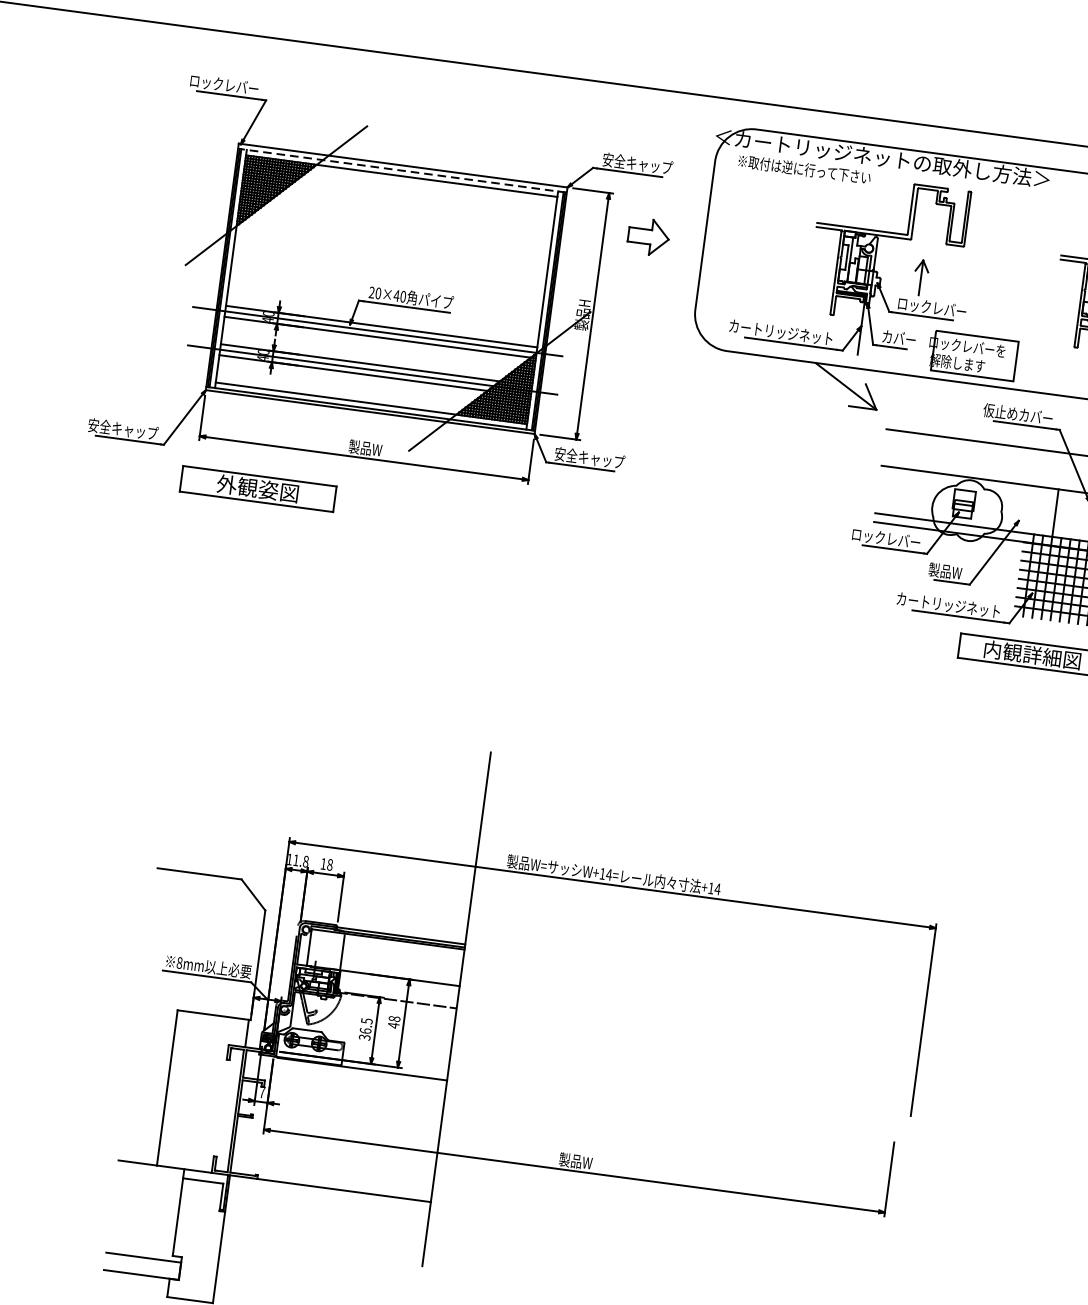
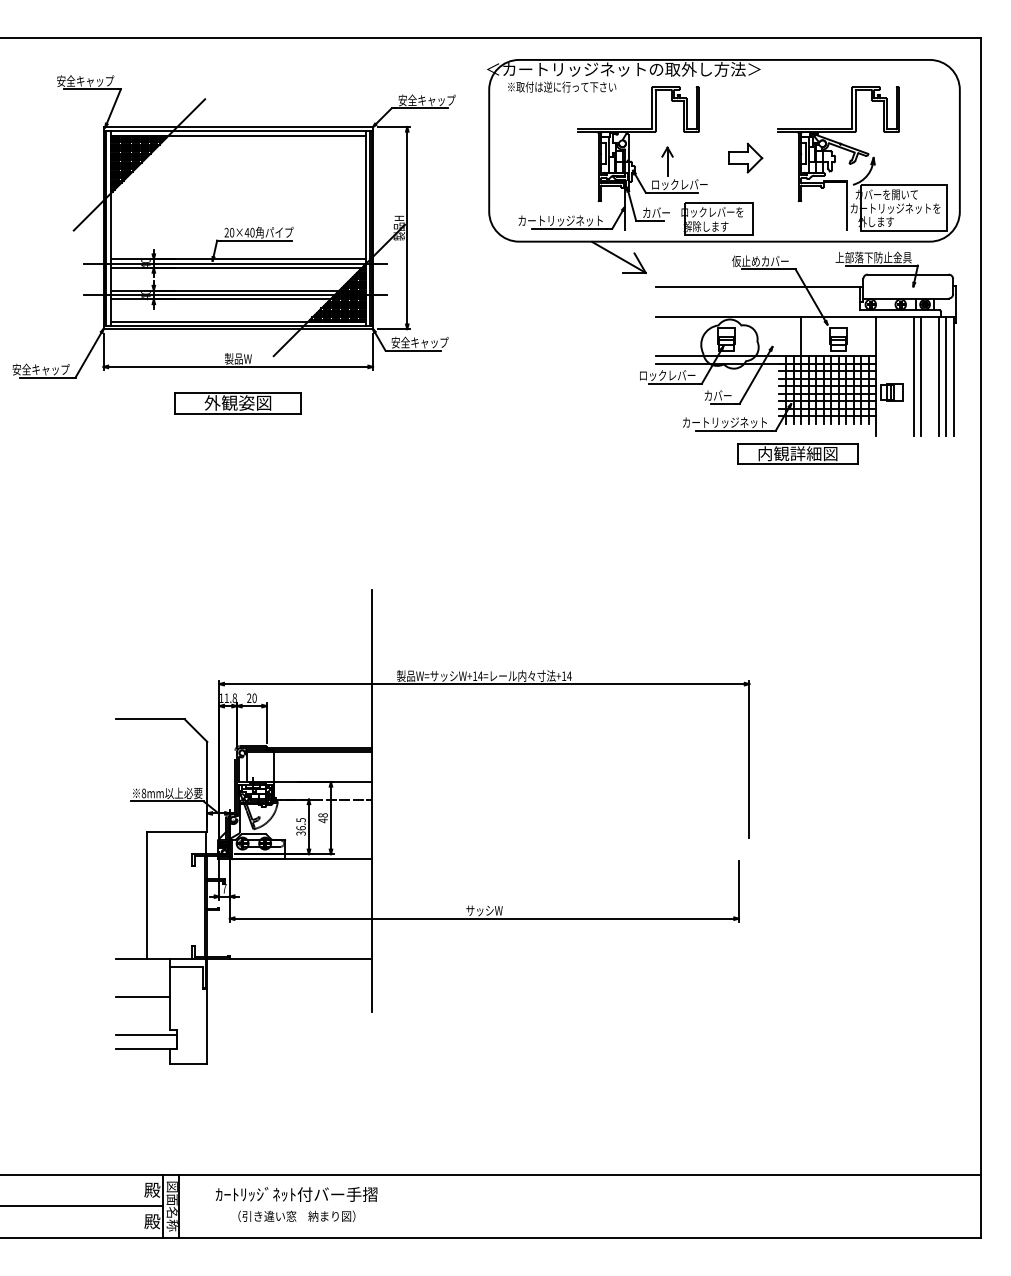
text: (224, 83) -> (85, 80), ロックレバー -> 安全キャップ
line: (402, 171) -> (238, 131), dashed -> solid
part: (648, 236) -> (745, 157), moved
part: (257, 489) -> (237, 403), moved
text: (945, 571) -> (718, 395), 製品W -> カバー
text: (326, 863) -> (251, 697), 18 -> 20
text: (575, 1161) -> (484, 910), 製品W -> サッシW
line: (144, 1210) -> (142, 996), added

